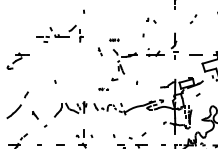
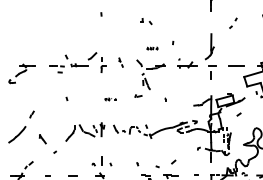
part: (151, 20) -> (146, 21), moved
part: (59, 33) -> (76, 62), moved
part: (114, 39) -> (152, 47), moved
part: (174, 46) -> (210, 56), size x1.43
part: (103, 89) -> (110, 99), moved

